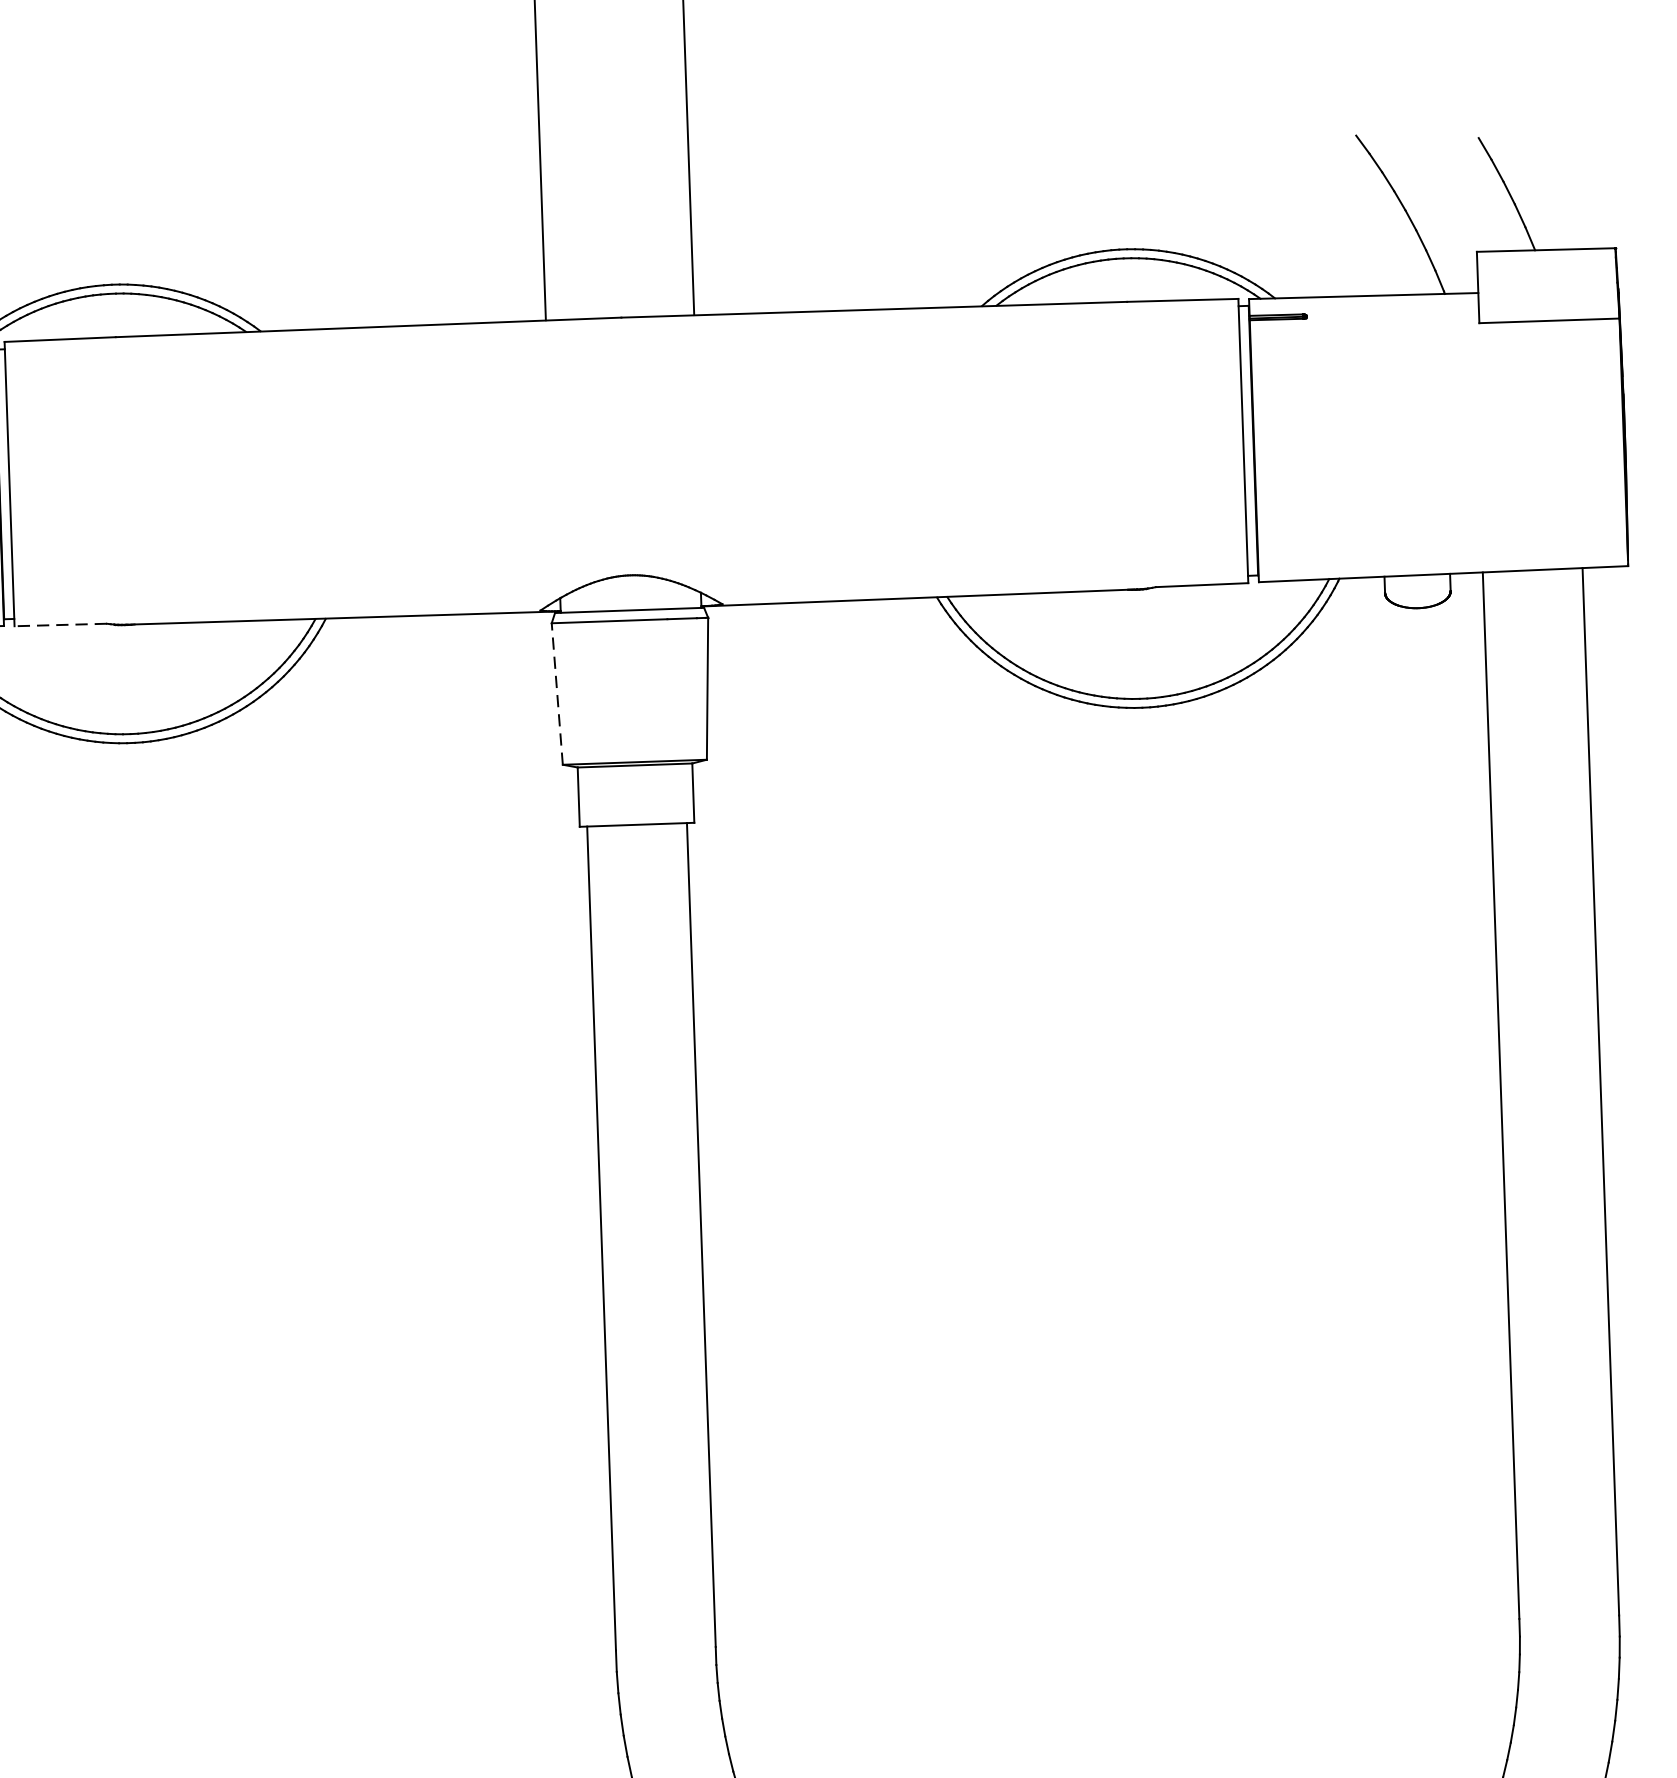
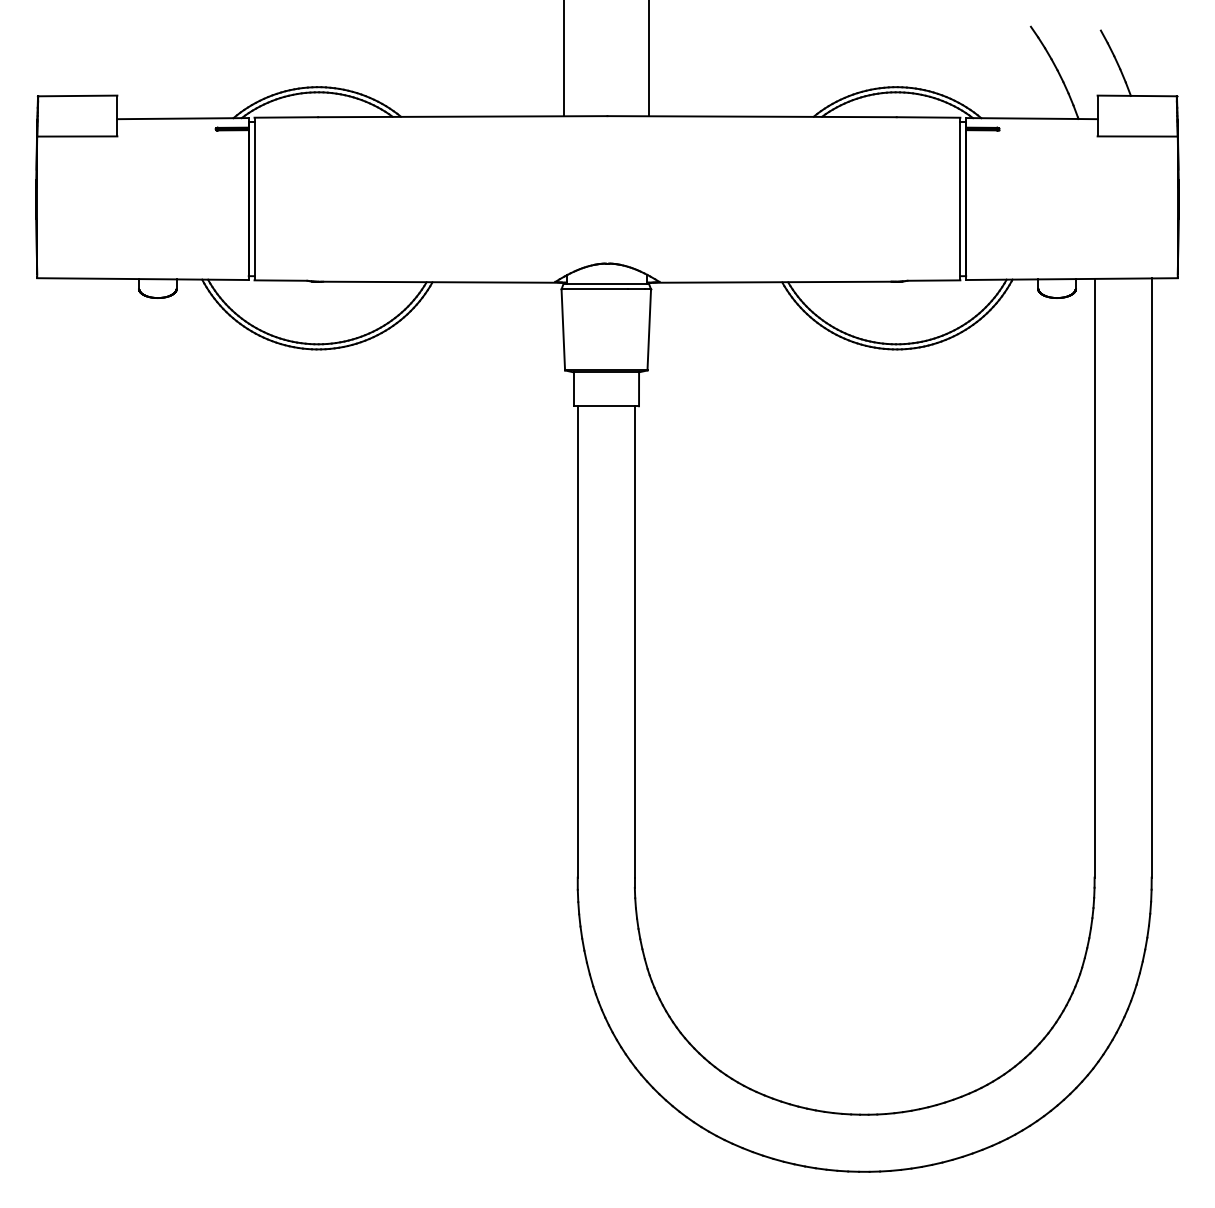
line: (59, 624) -> (280, 280), dashed -> solid
line: (557, 693) -> (563, 329), dashed -> solid

